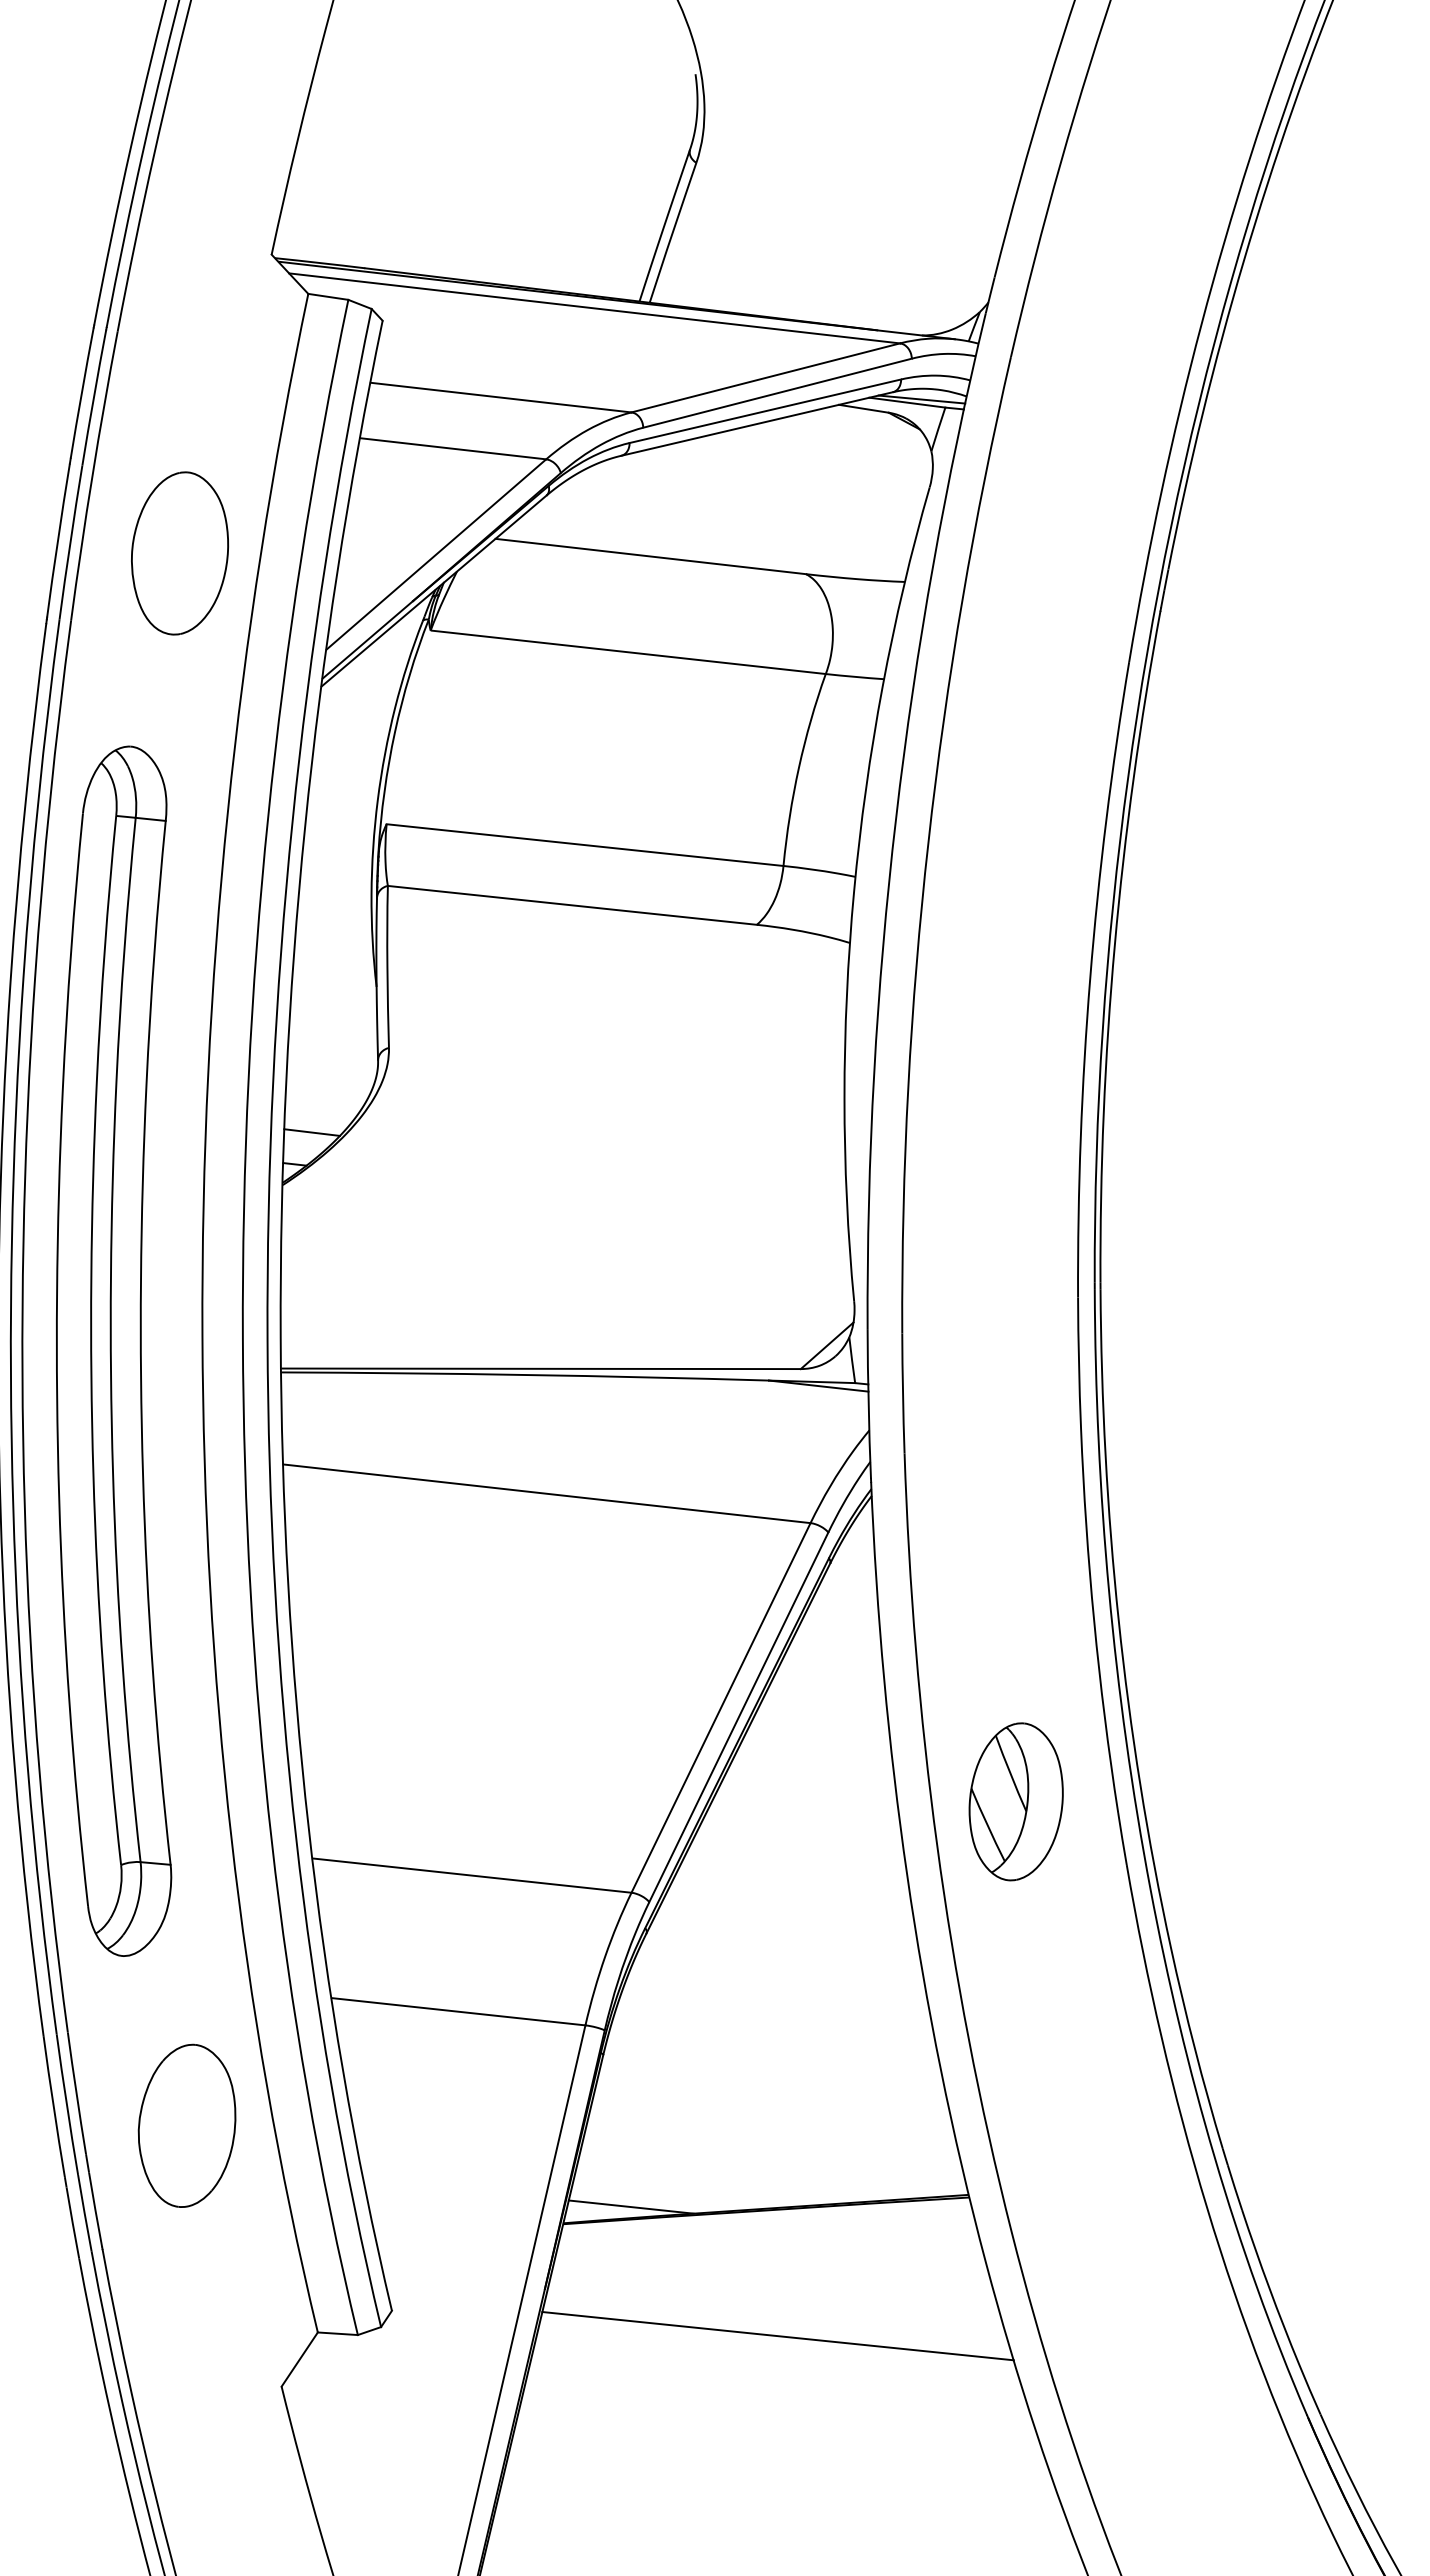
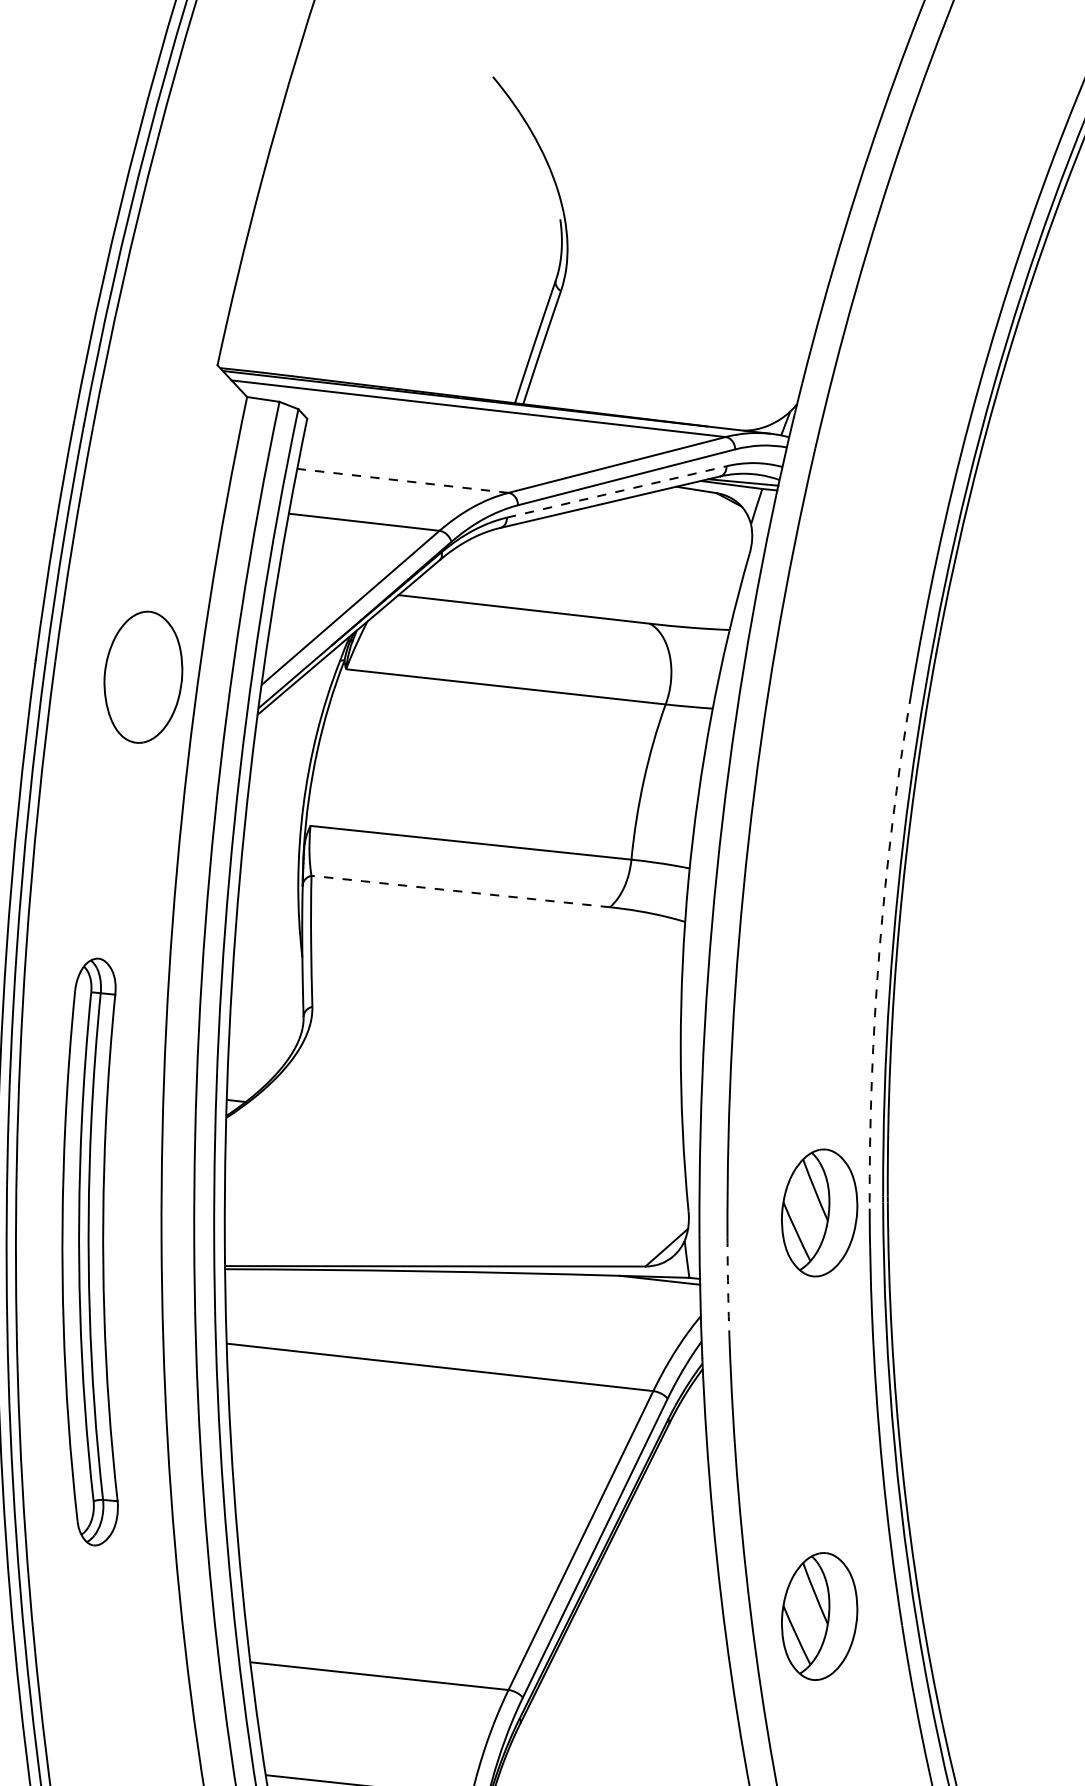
line: (500, 397) -> (402, 480), solid -> dashed
line: (765, 411) -> (616, 492), solid -> dashed
part: (180, 553) -> (143, 677), moved
line: (572, 905) -> (460, 891), solid -> dashed
arc: (1090, 978) -> (879, 950), solid -> dashed
line: (311, 1132) -> (249, 1075), removed
part: (1015, 1302) -> (819, 1212), added
part: (114, 1350) -> (90, 1251), size x0.6
arc: (902, 1393) -> (727, 1286), solid -> dashed

